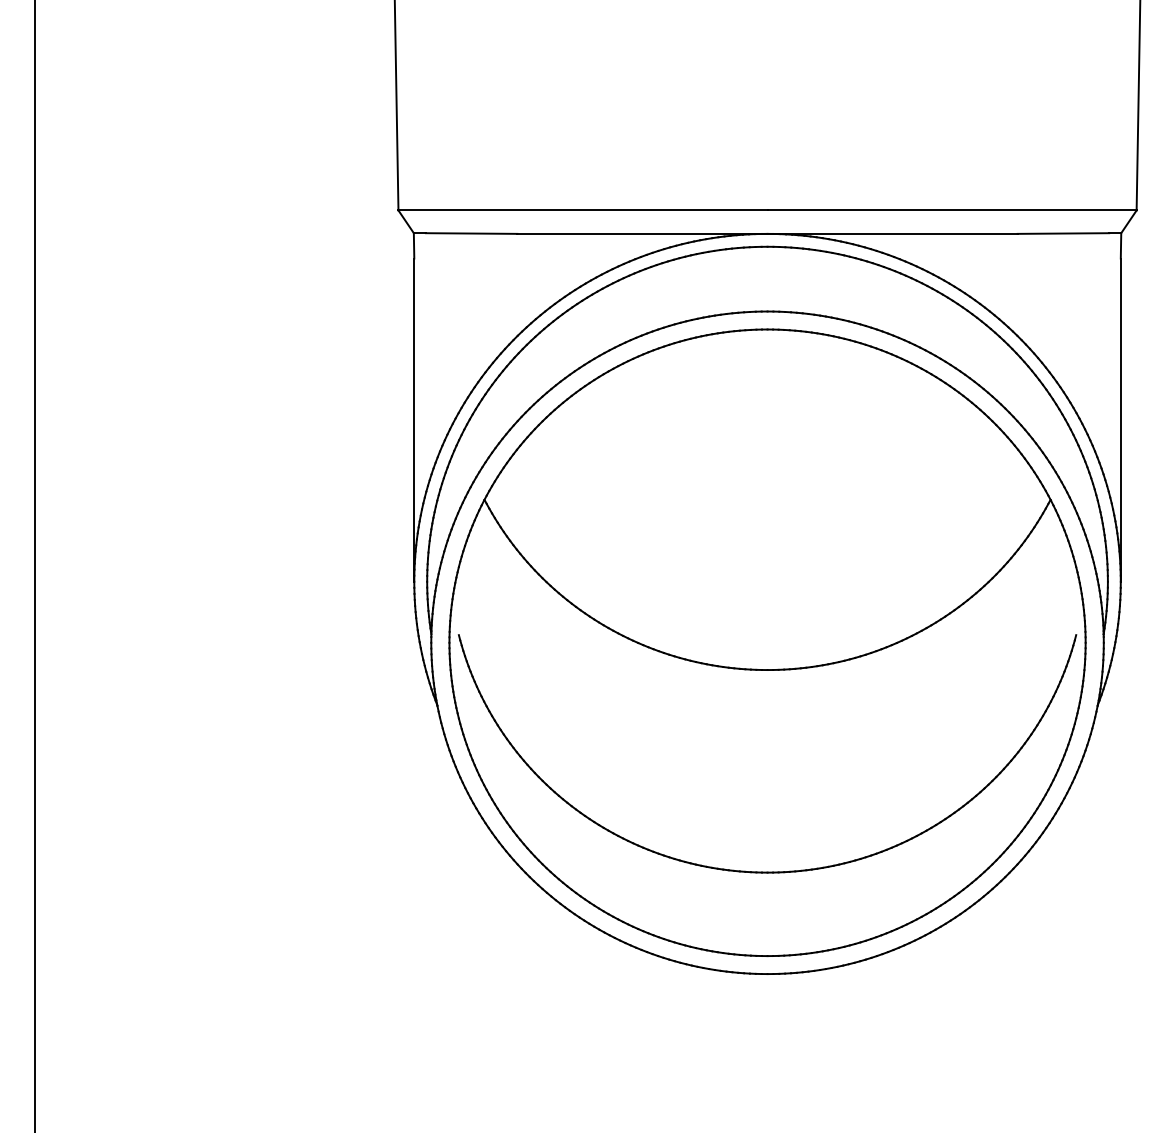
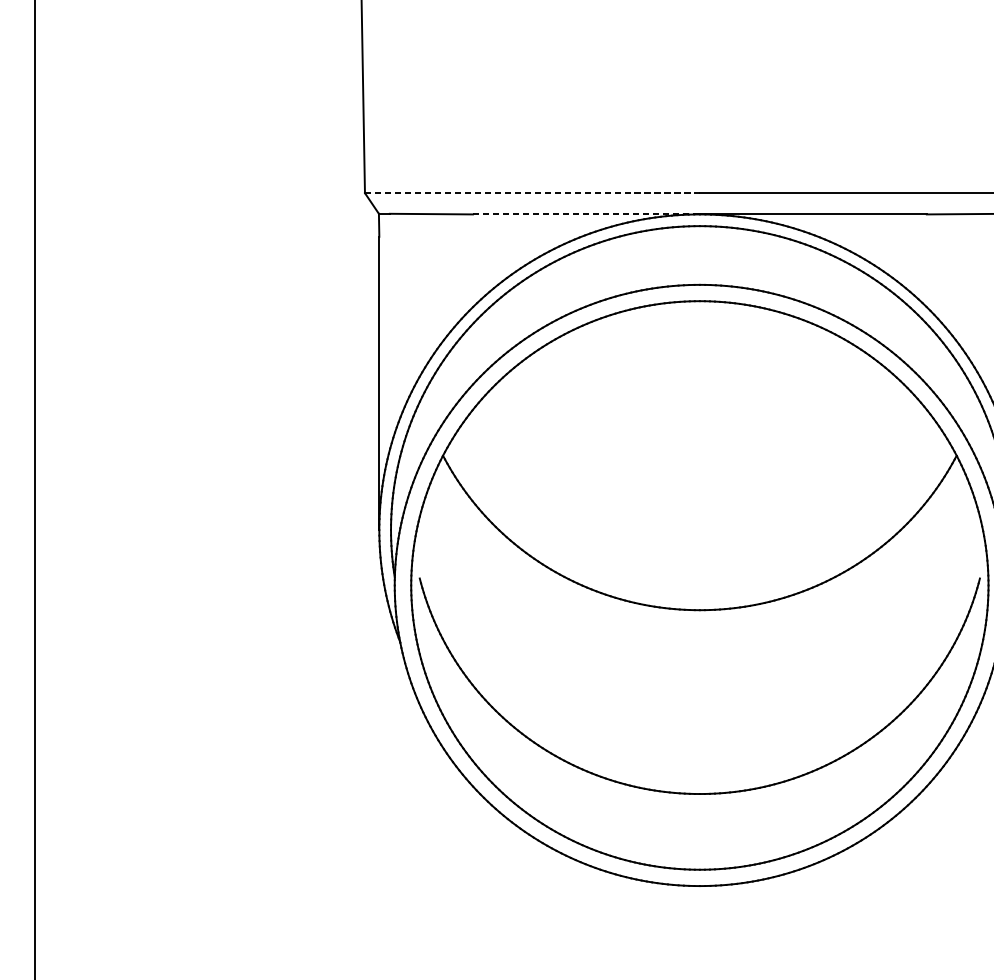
line: (583, 210) -> (532, 193), solid -> dashed
line: (642, 233) -> (586, 214), solid -> dashed

